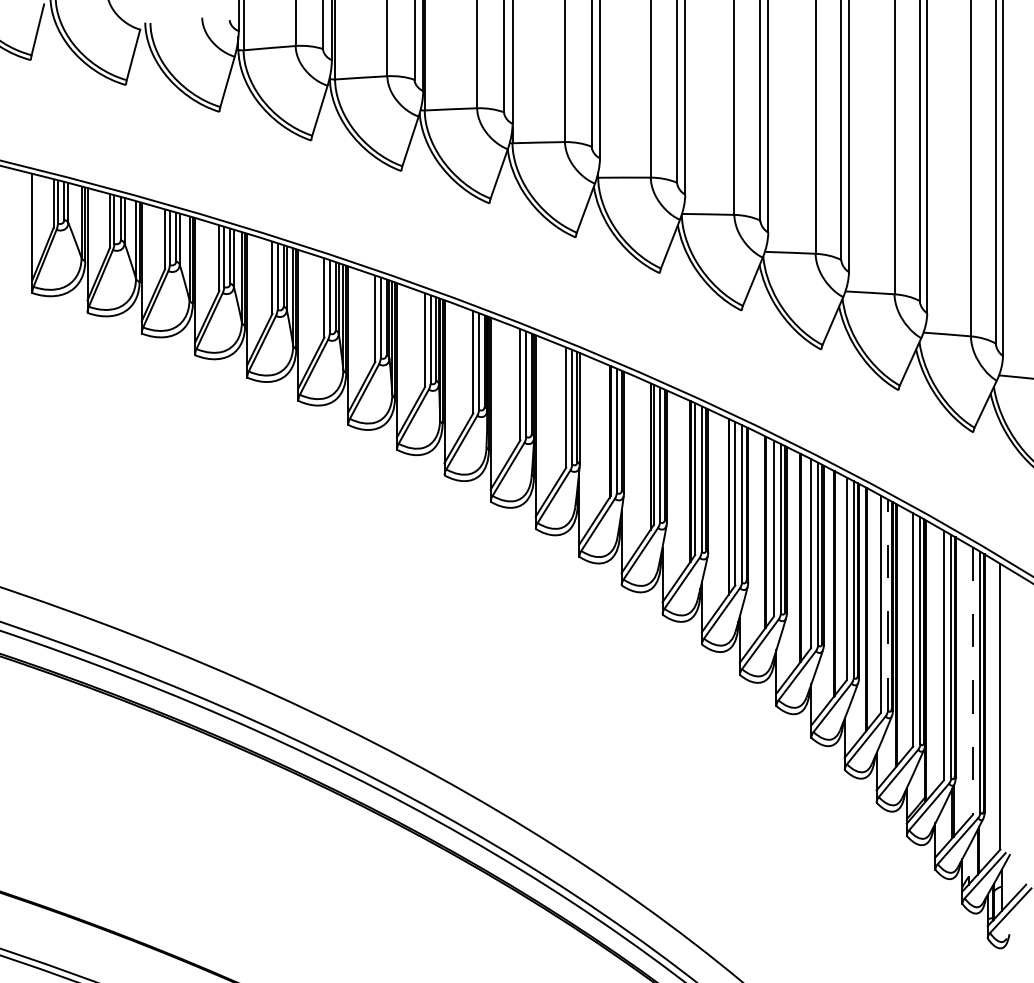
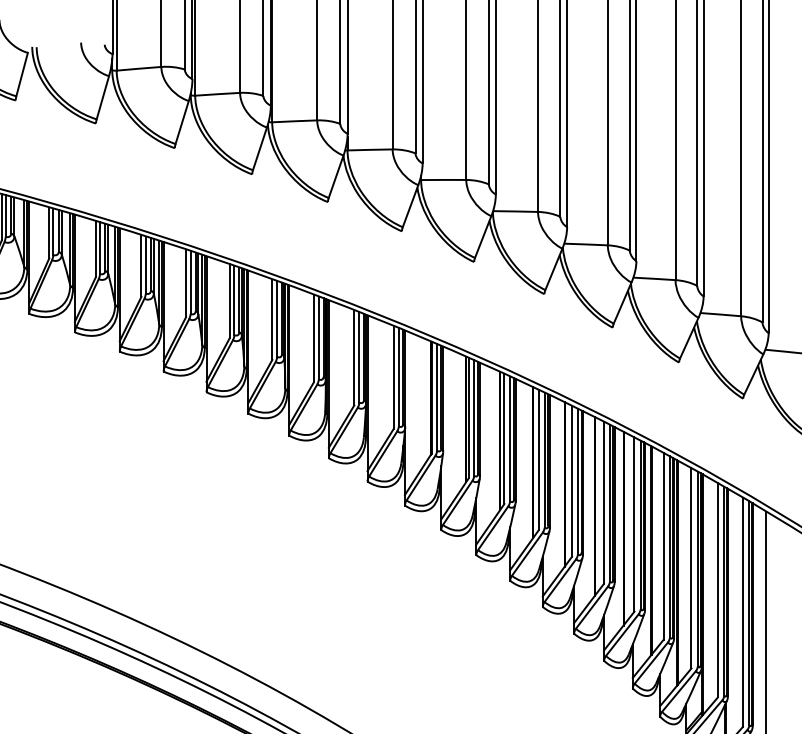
line: (887, 605) -> (669, 547), dashed -> solid
line: (972, 681) -> (742, 612), dashed -> solid

